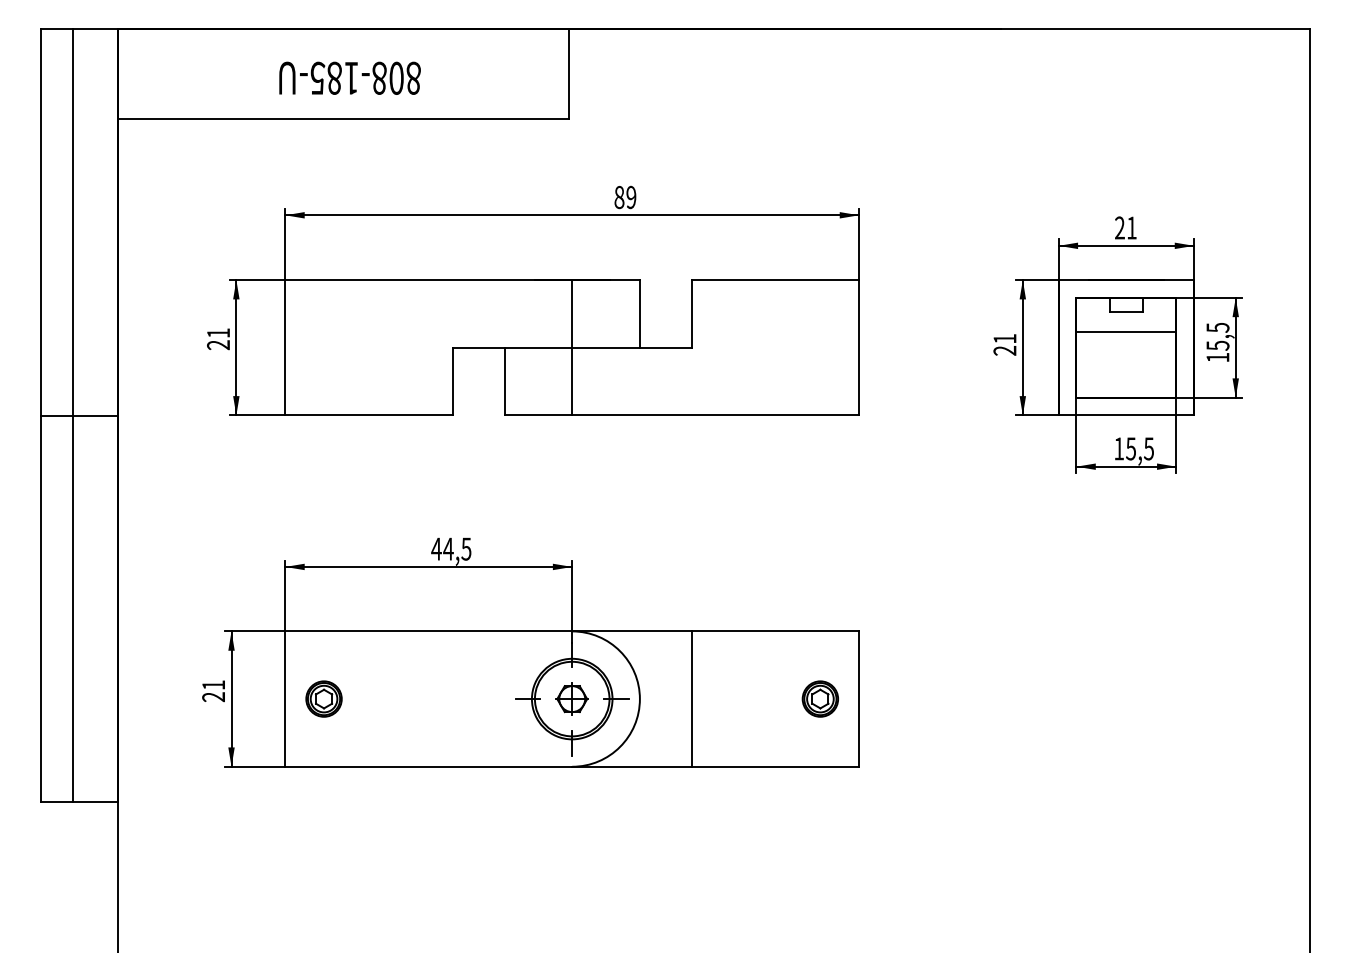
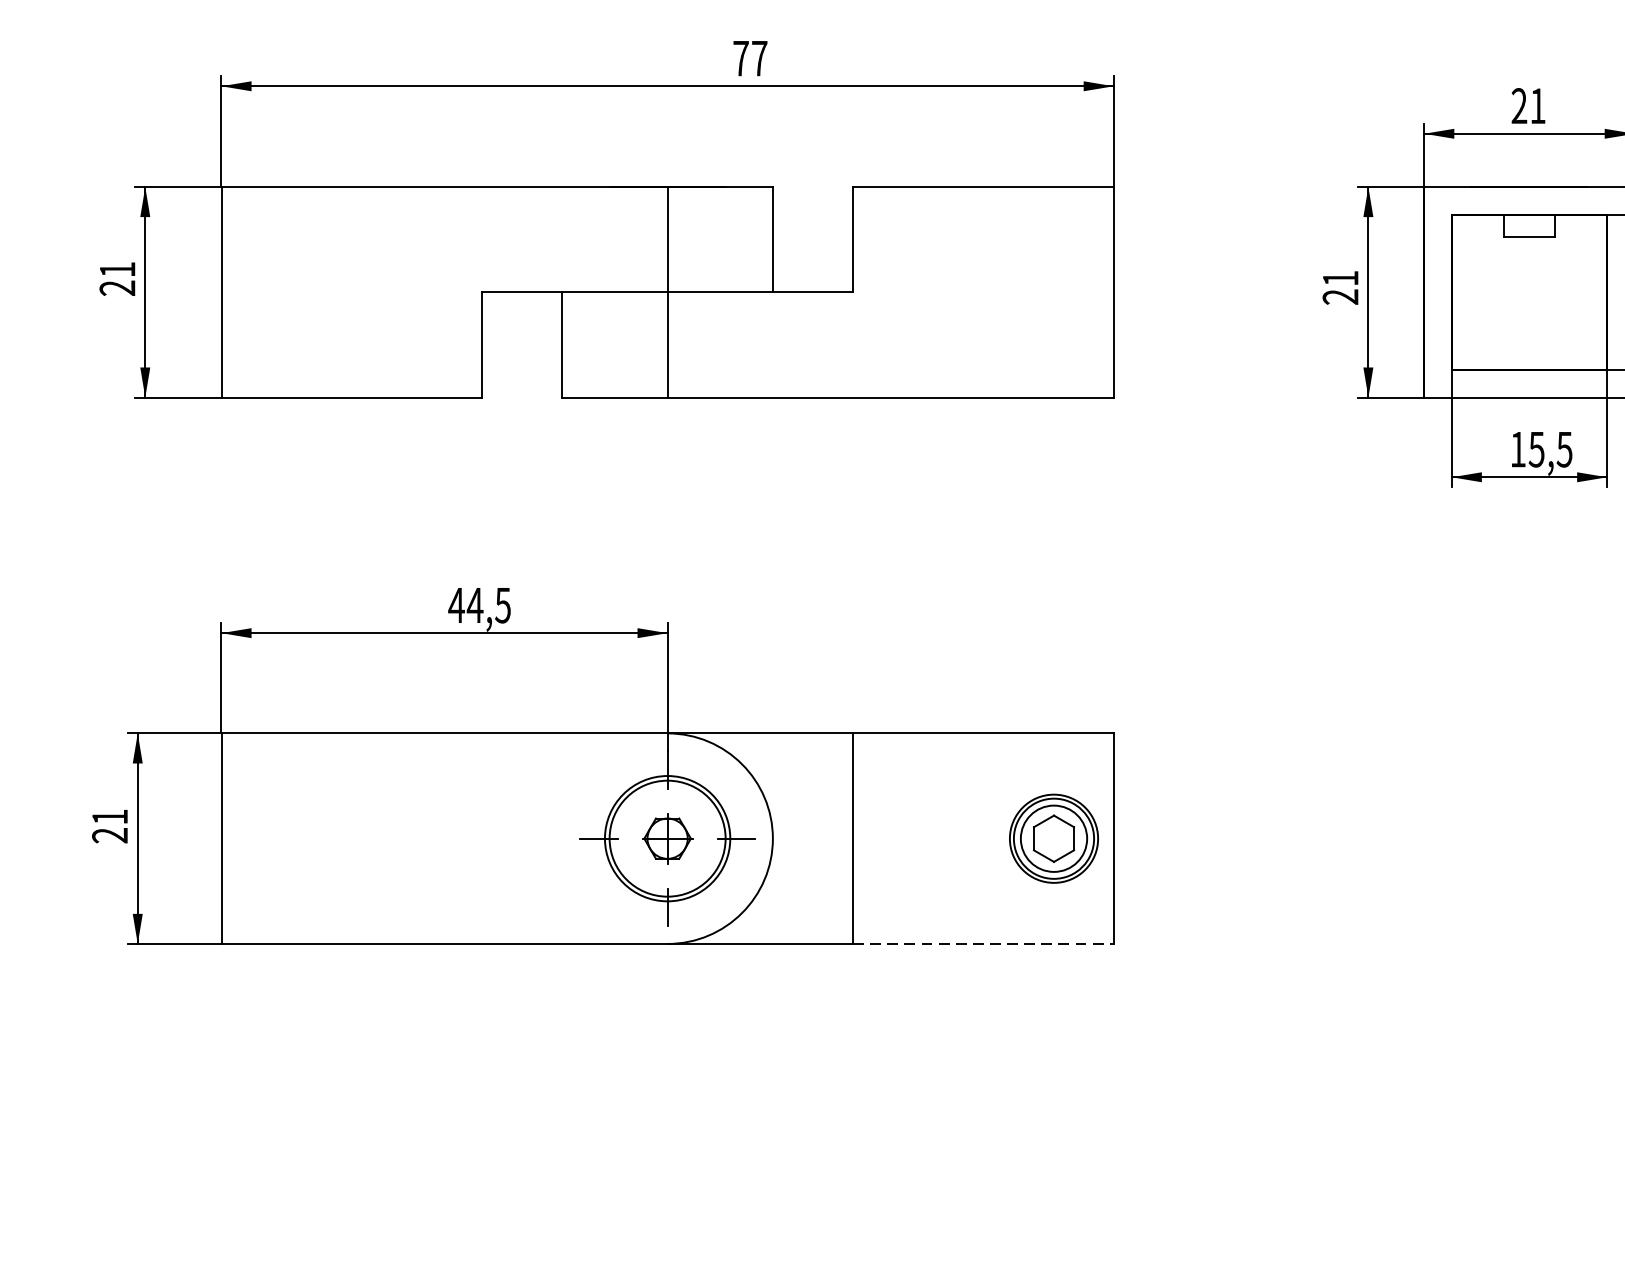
text: (625, 197) -> (750, 58), 89 -> 77
line: (1126, 331) -> (1529, 267), removed
part: (323, 698) -> (280, 837), removed
part: (819, 698) -> (1052, 837), size x1.6
line: (775, 766) -> (983, 943), solid -> dashed

